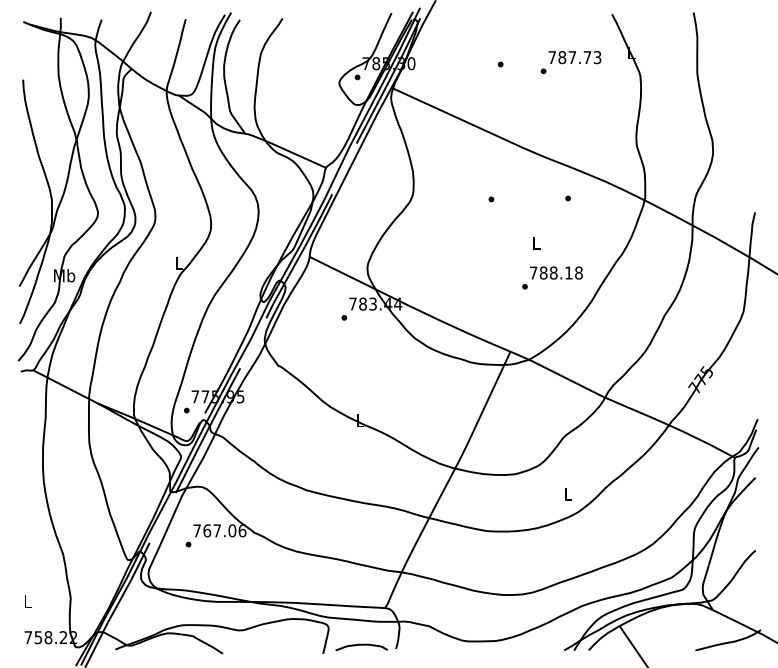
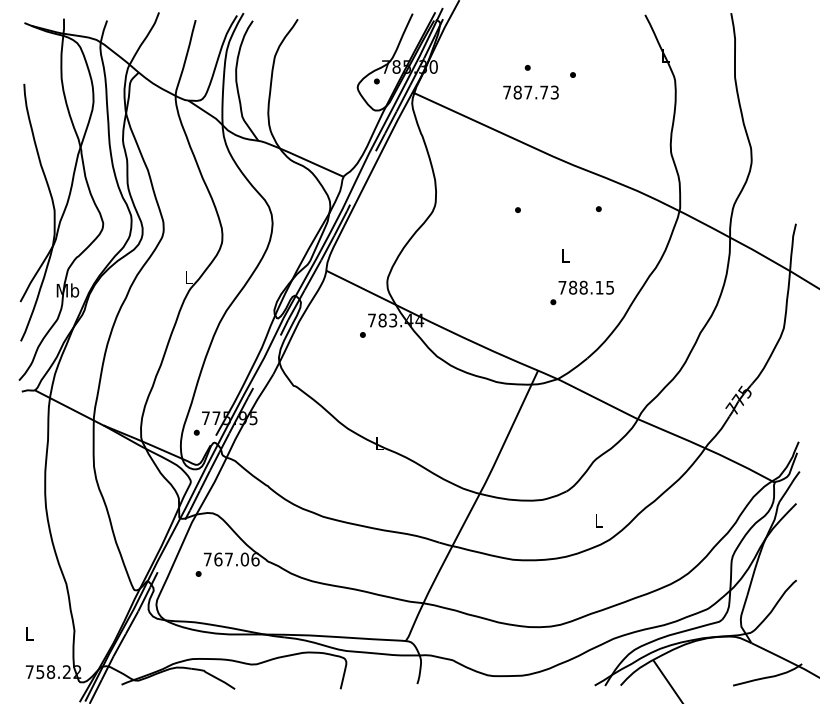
text: (574, 57) -> (530, 92), moved
text: (579, 272) -> (610, 287), 788.18 -> 788.15
curve: (361, 645) -> (380, 680), removed

